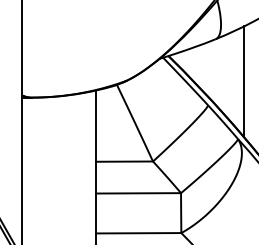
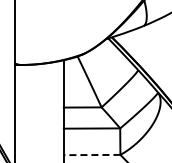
line: (244, 81) -> (162, 54), removed
line: (137, 233) -> (91, 155), solid -> dashed

